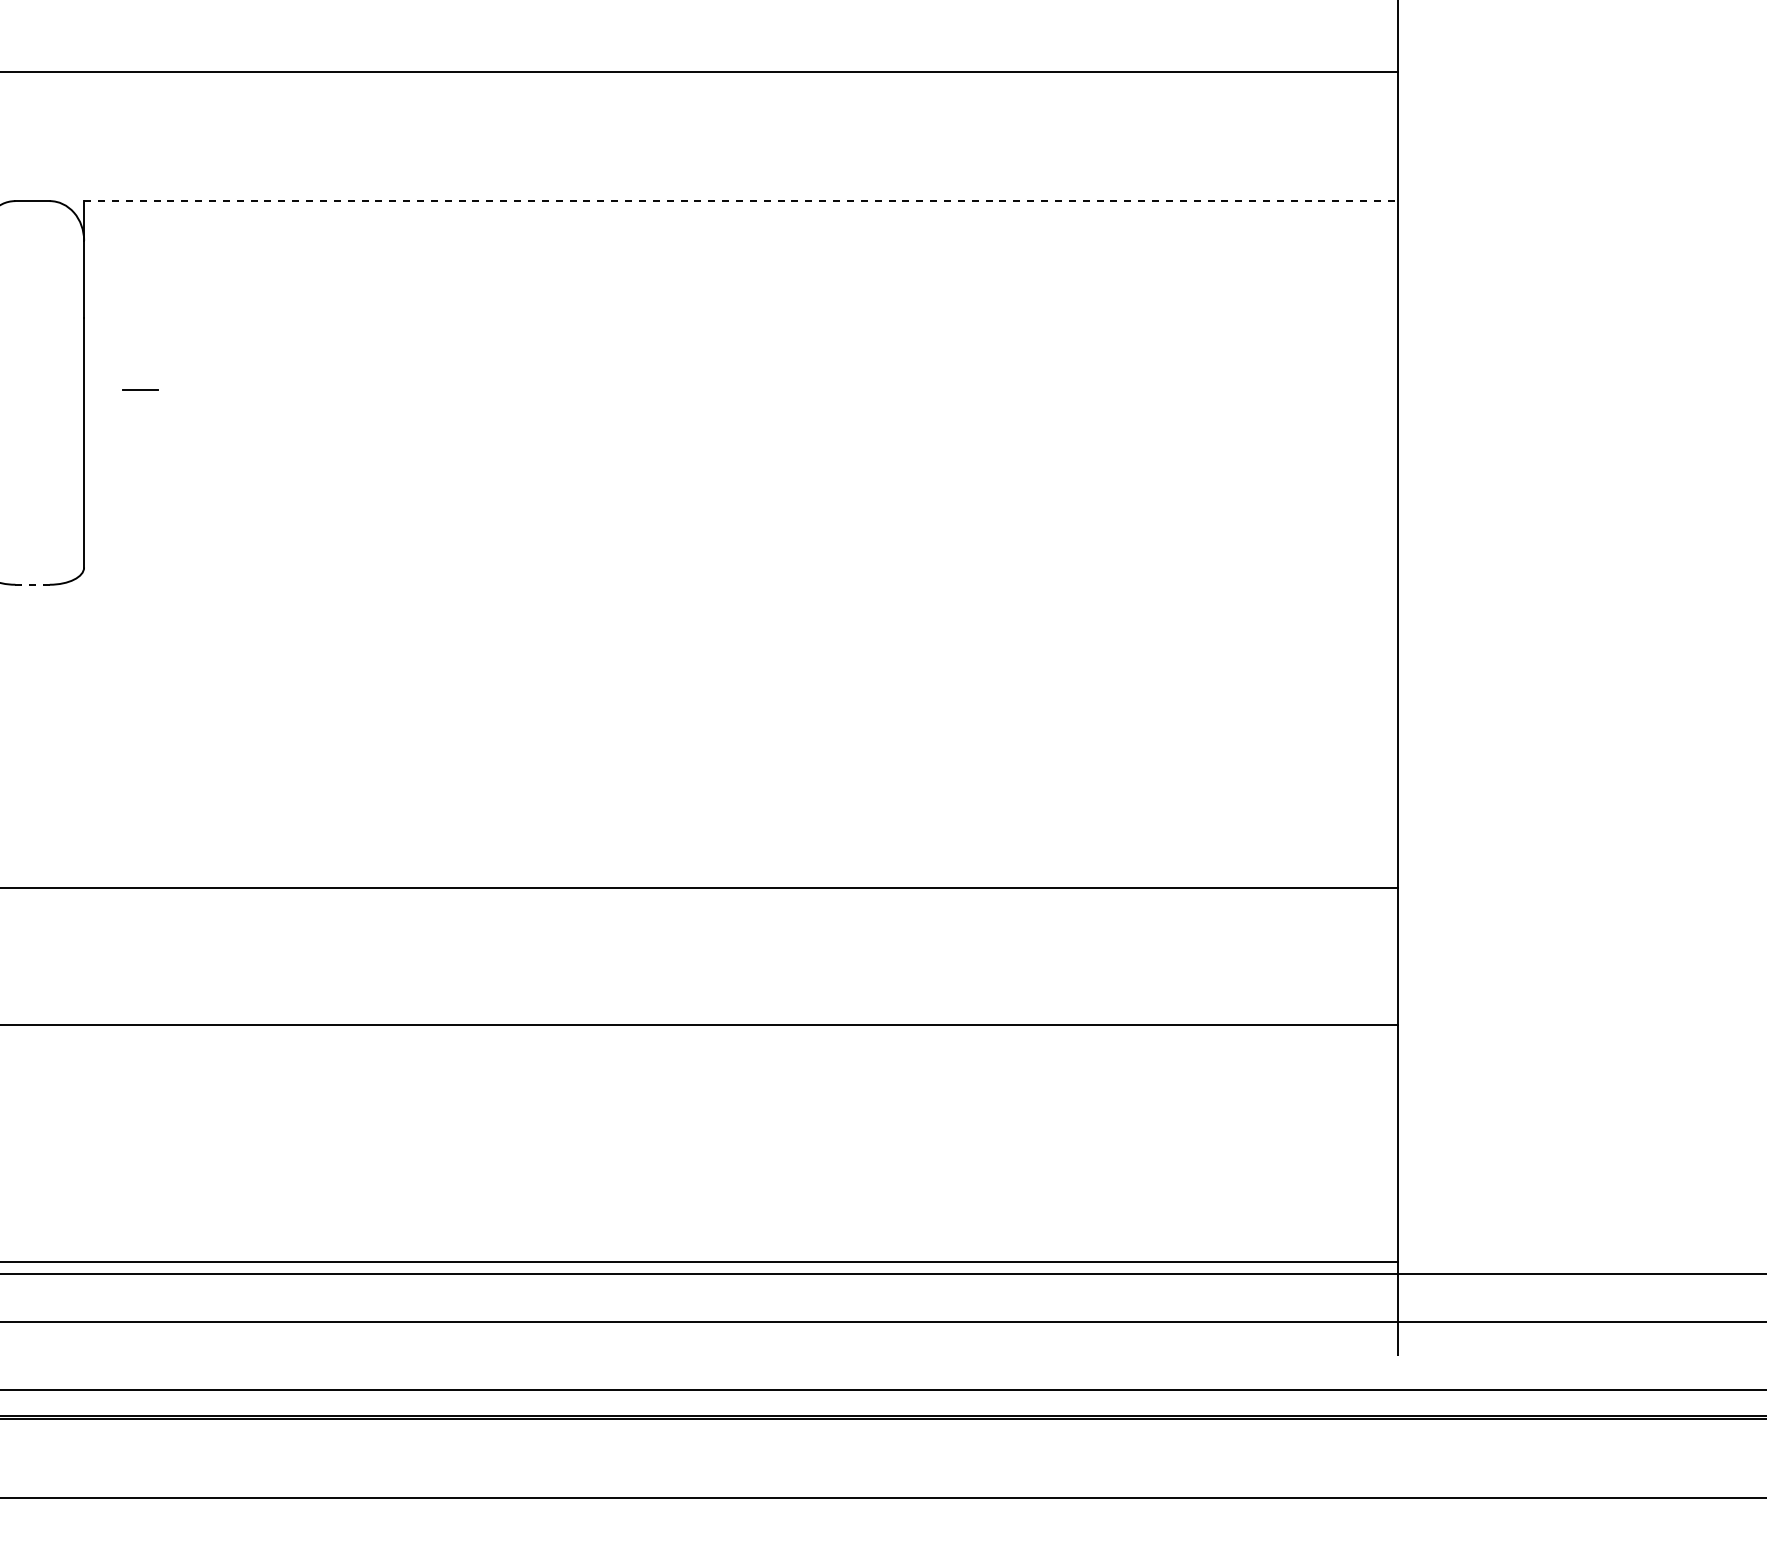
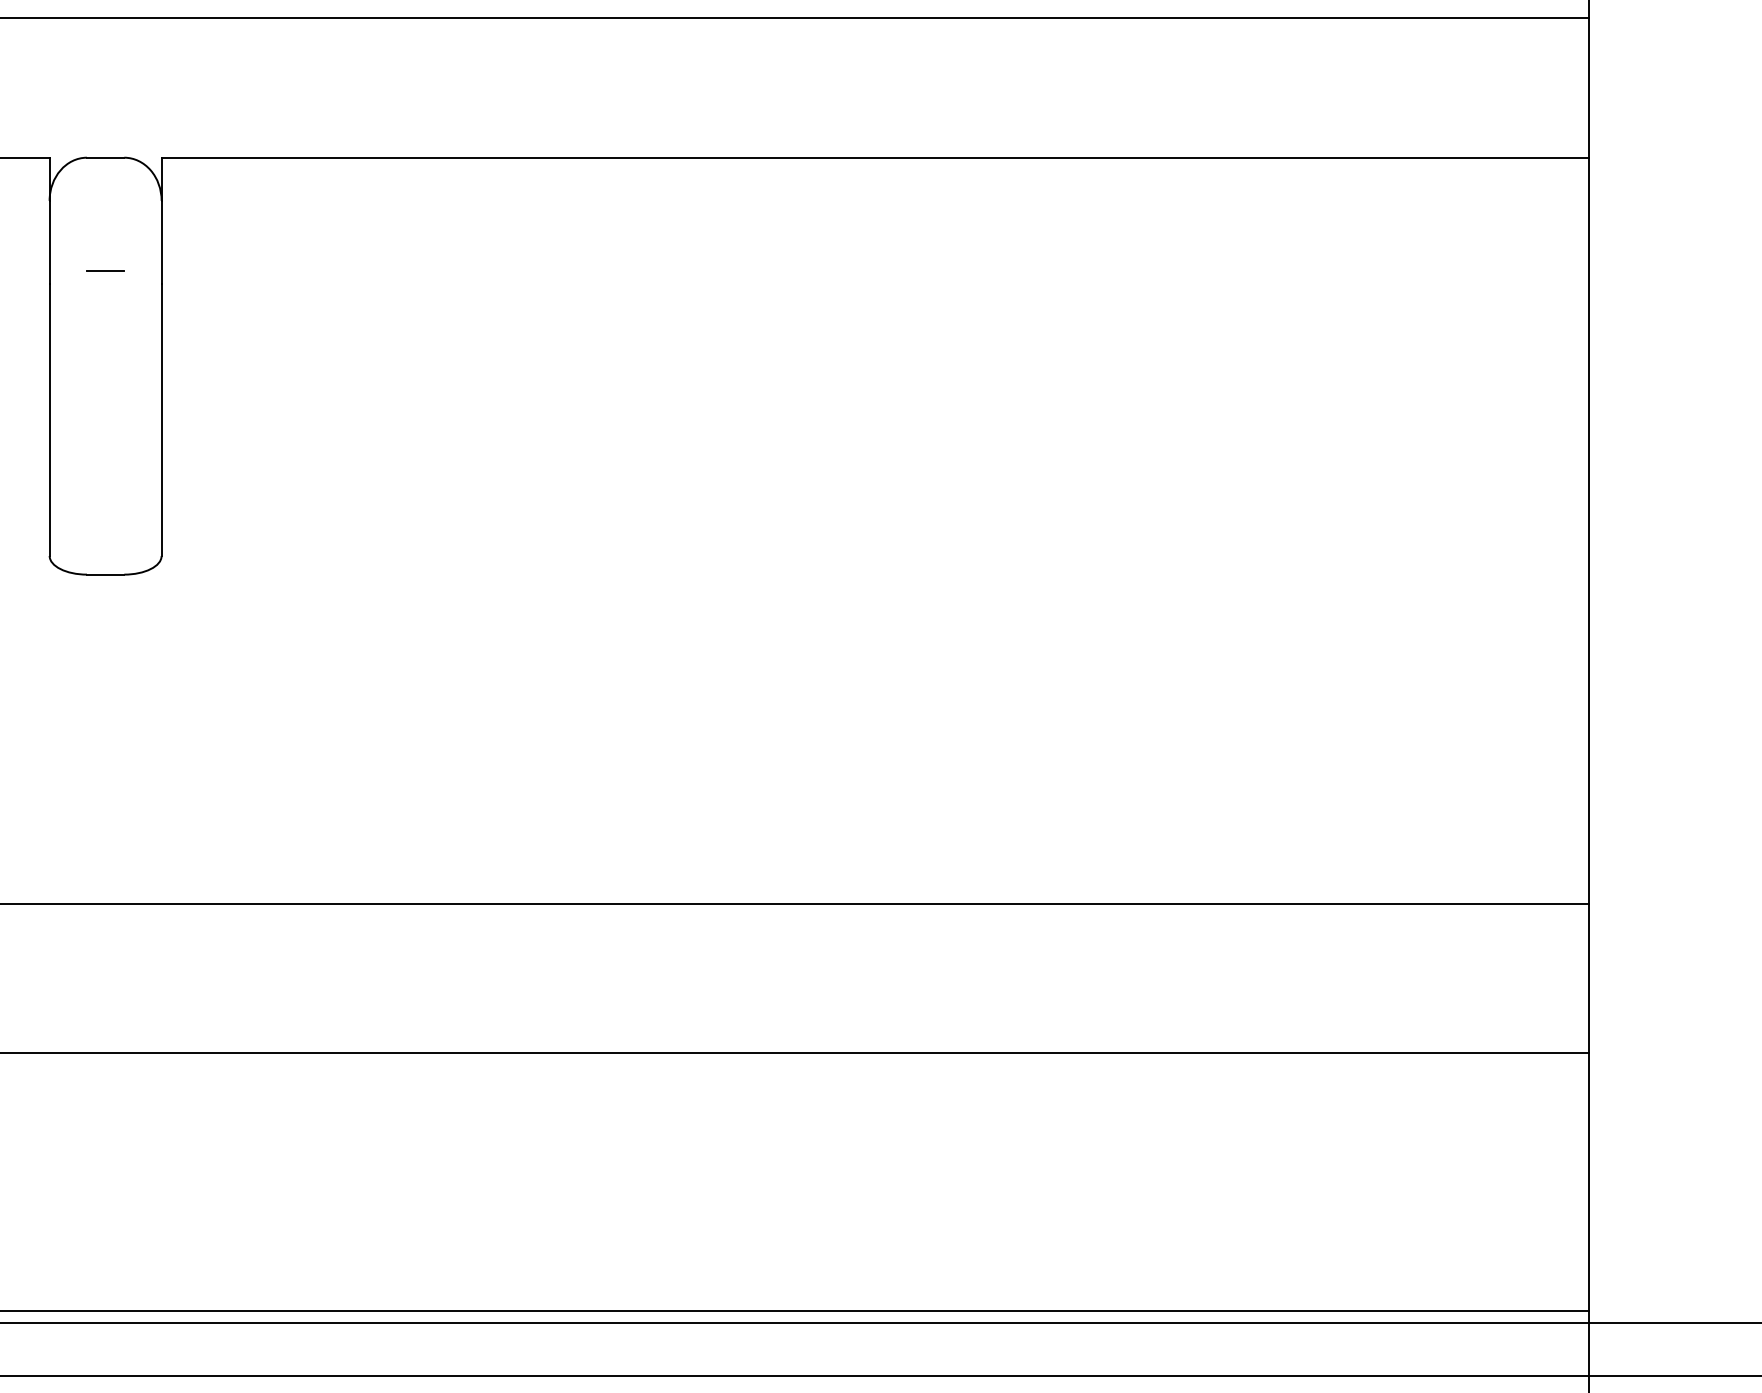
line: (740, 201) -> (874, 158), dashed -> solid
line: (140, 389) -> (105, 270), moved
line: (32, 584) -> (105, 574), dashed -> solid

